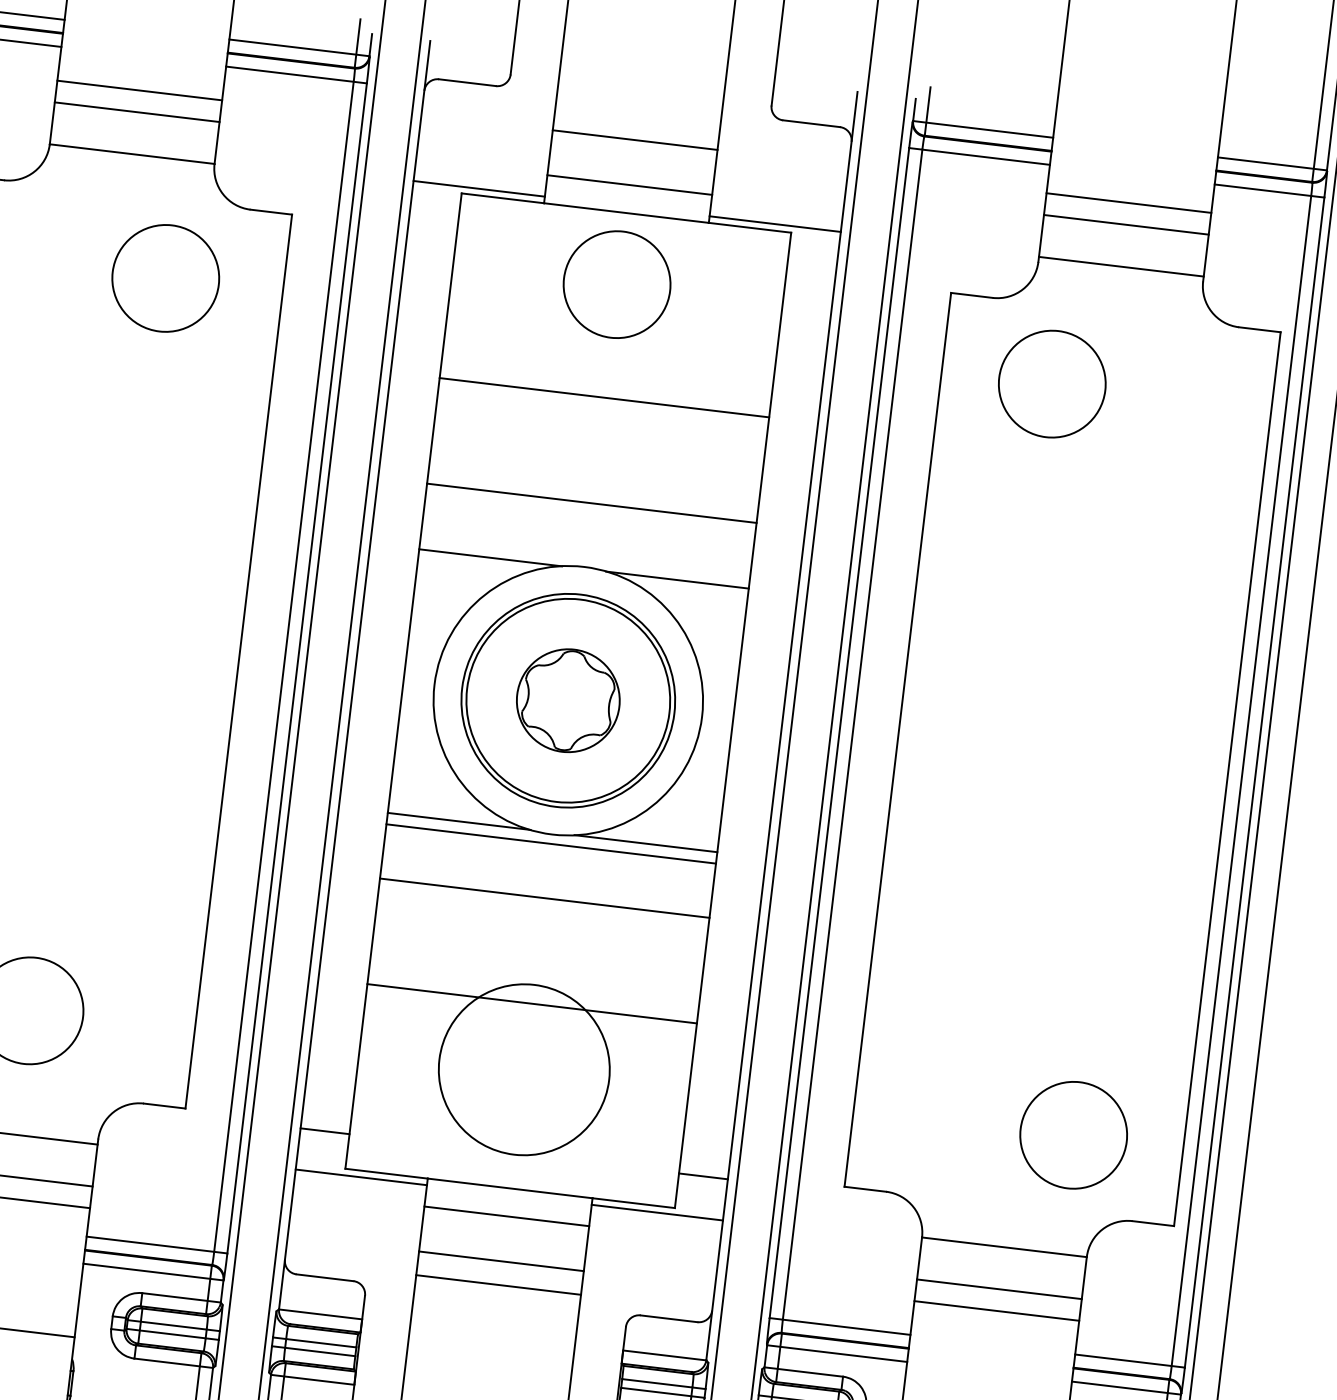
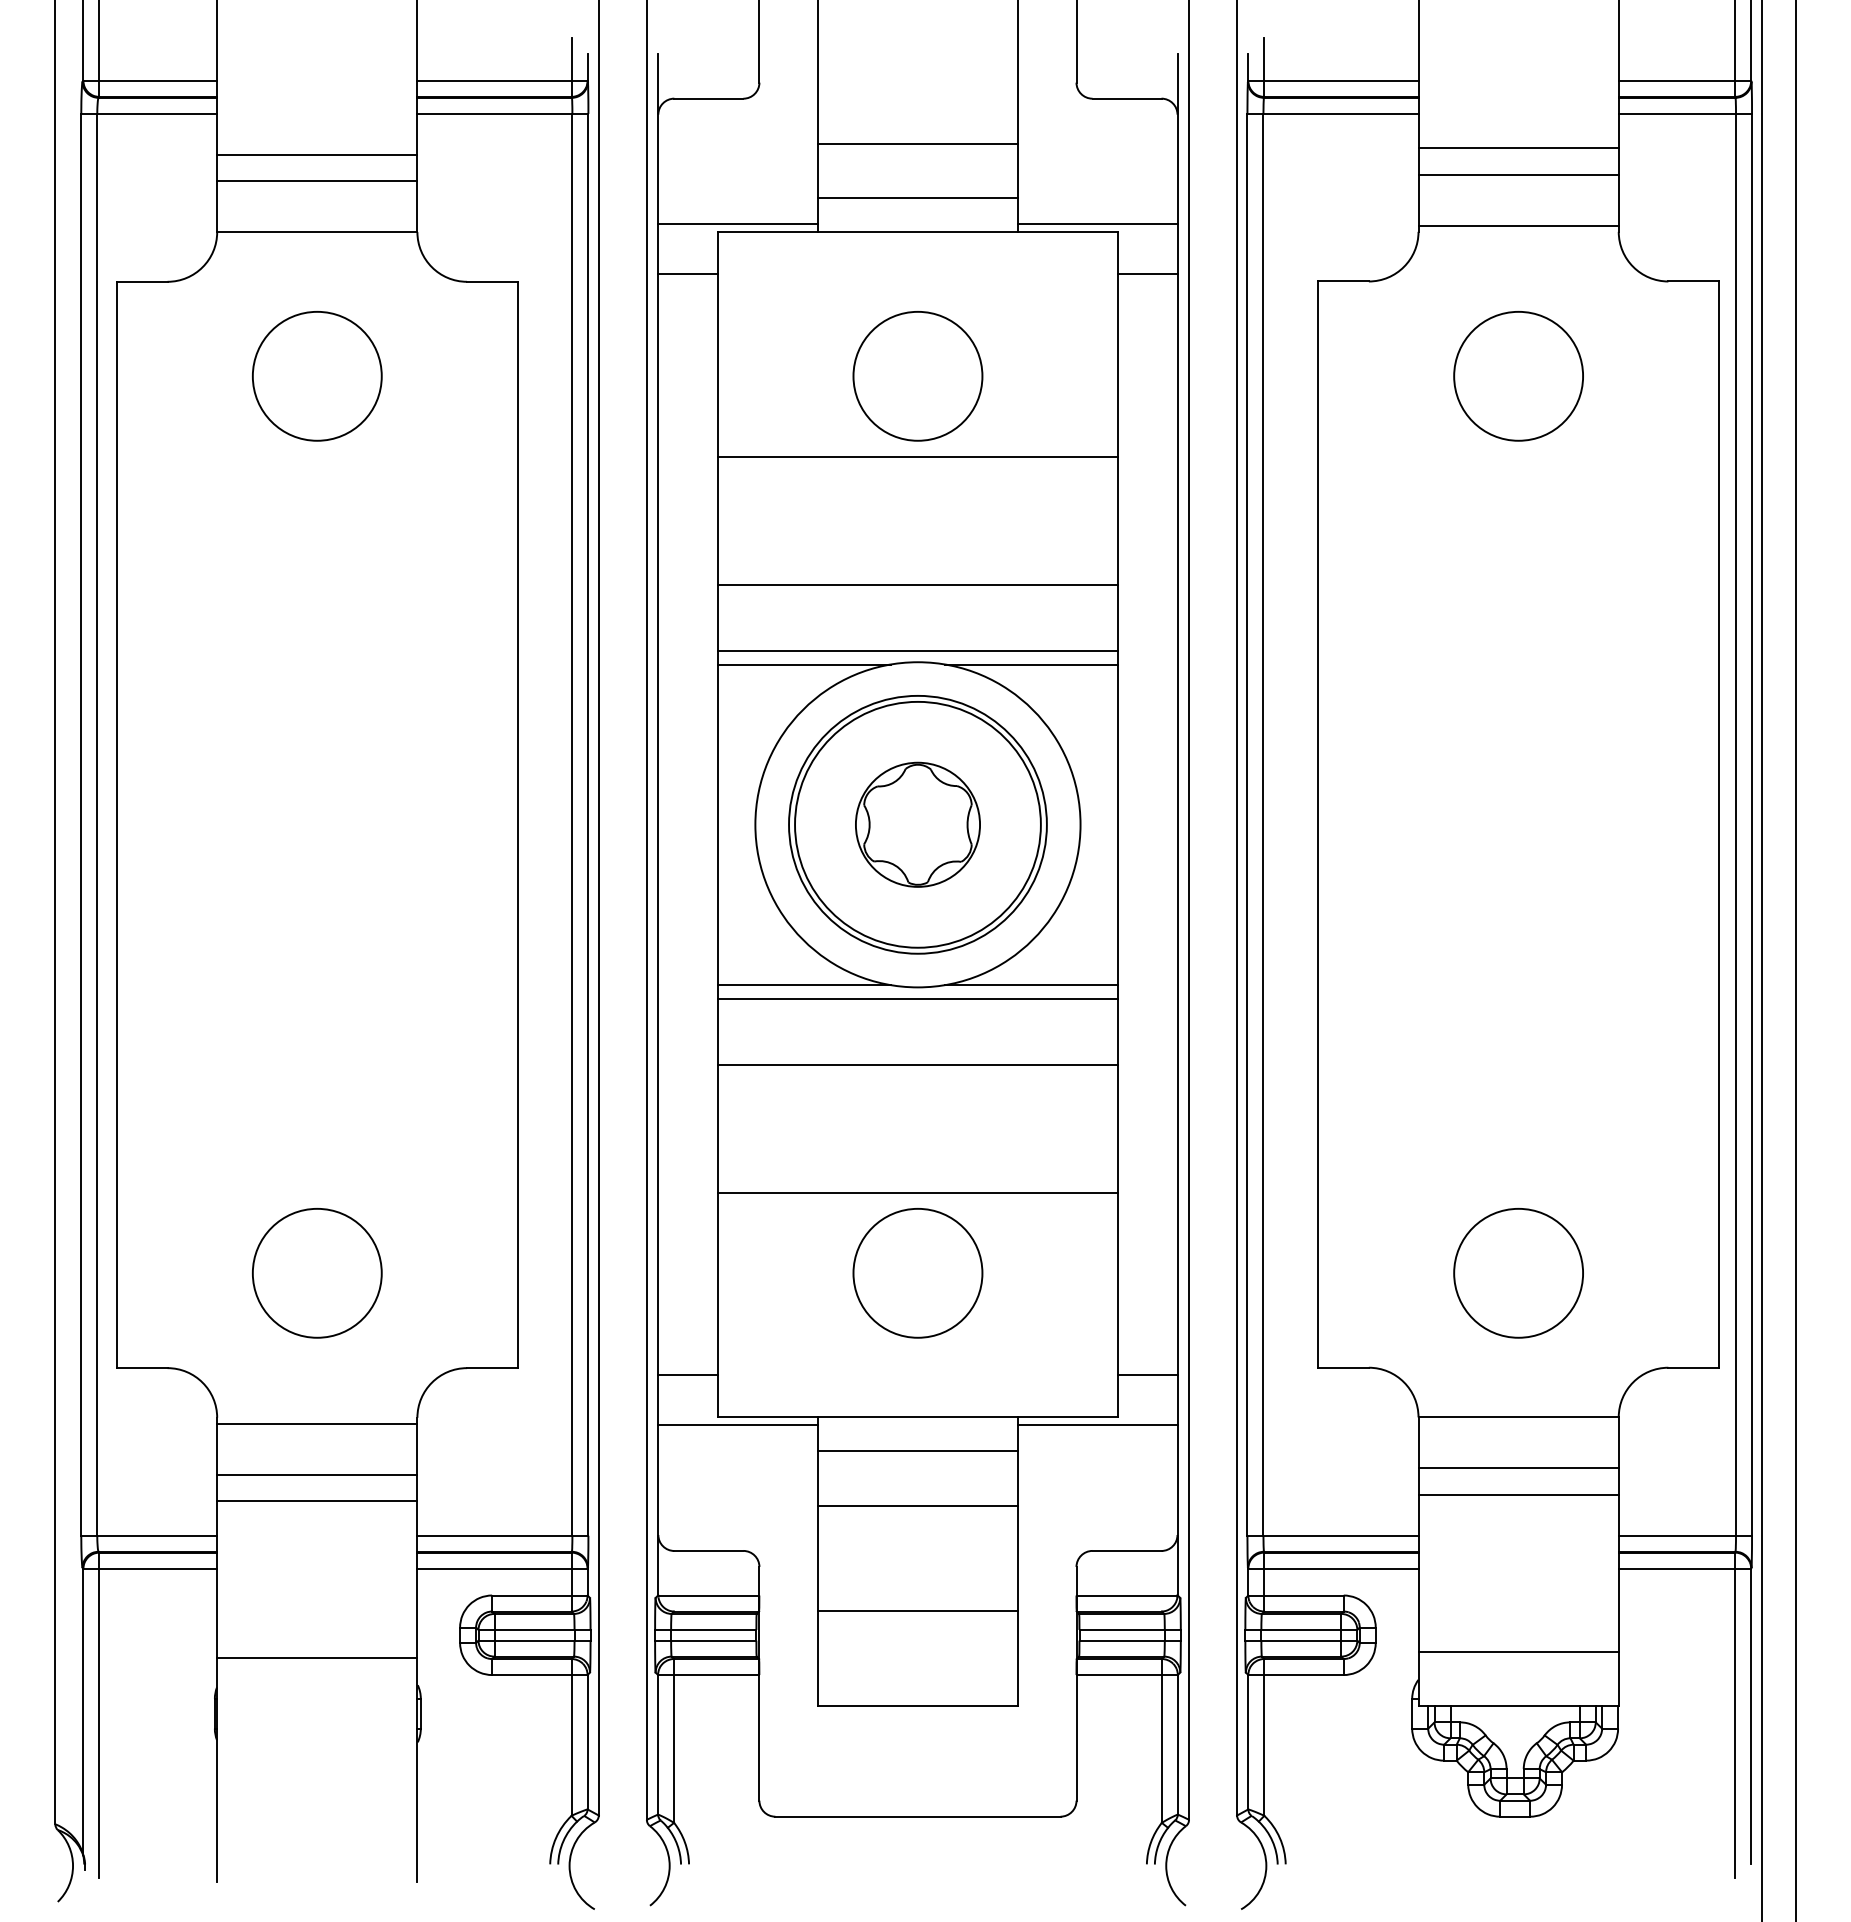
line: (432, 225) -> (687, 274), added
line: (811, 270) -> (1147, 274), added
circle: (165, 278) -> (316, 376), moved
circle: (616, 284) -> (917, 376), moved
circle: (1052, 384) -> (1518, 376), moved
line: (585, 557) -> (917, 650), added
circle: (524, 1069) -> (917, 1272), size x0.62
circle: (1073, 1135) -> (1518, 1273), moved
line: (498, 1284) -> (917, 1610), moved

